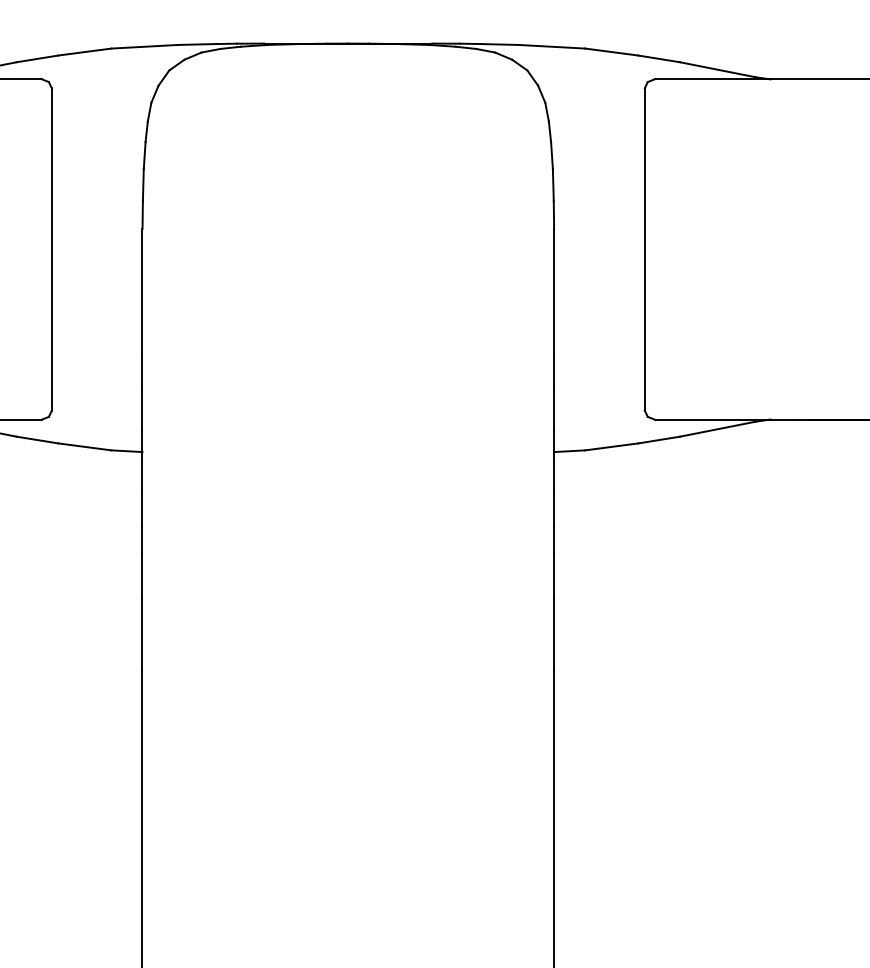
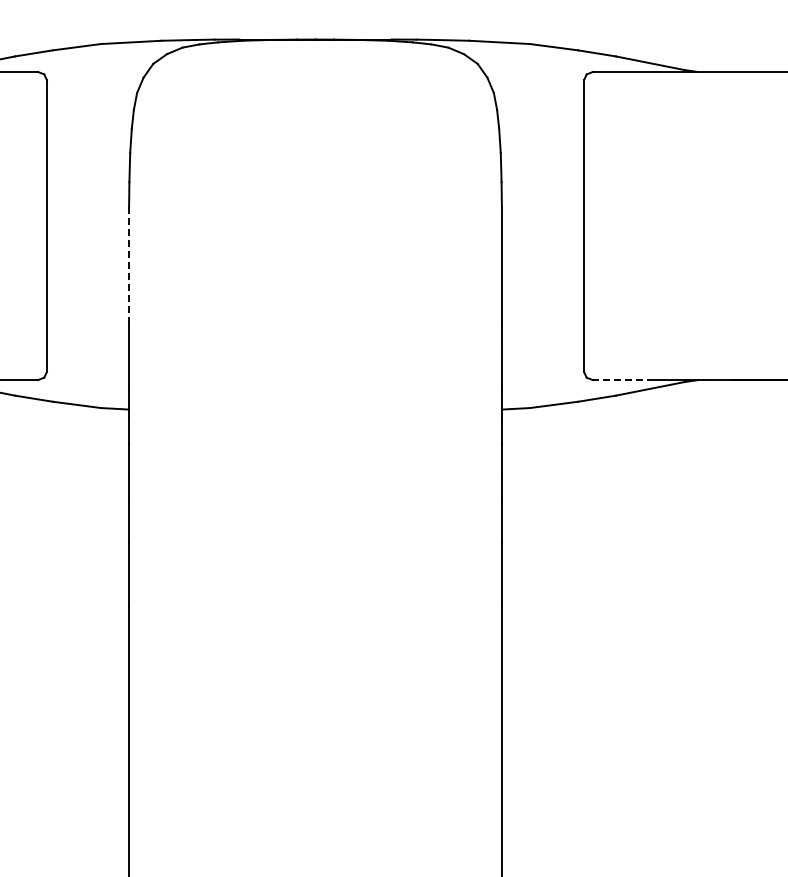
line: (141, 293) -> (128, 265), solid -> dashed
line: (688, 419) -> (623, 380), solid -> dashed

